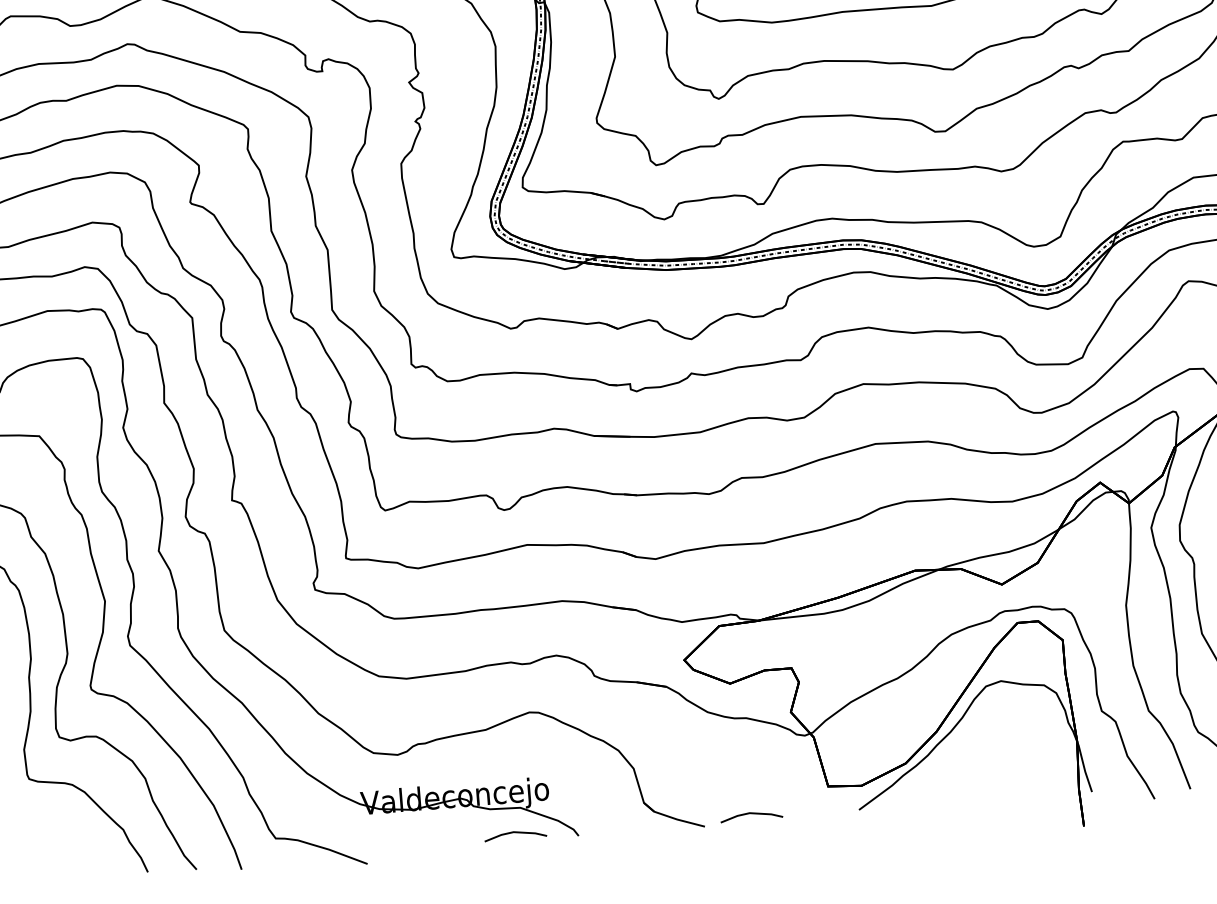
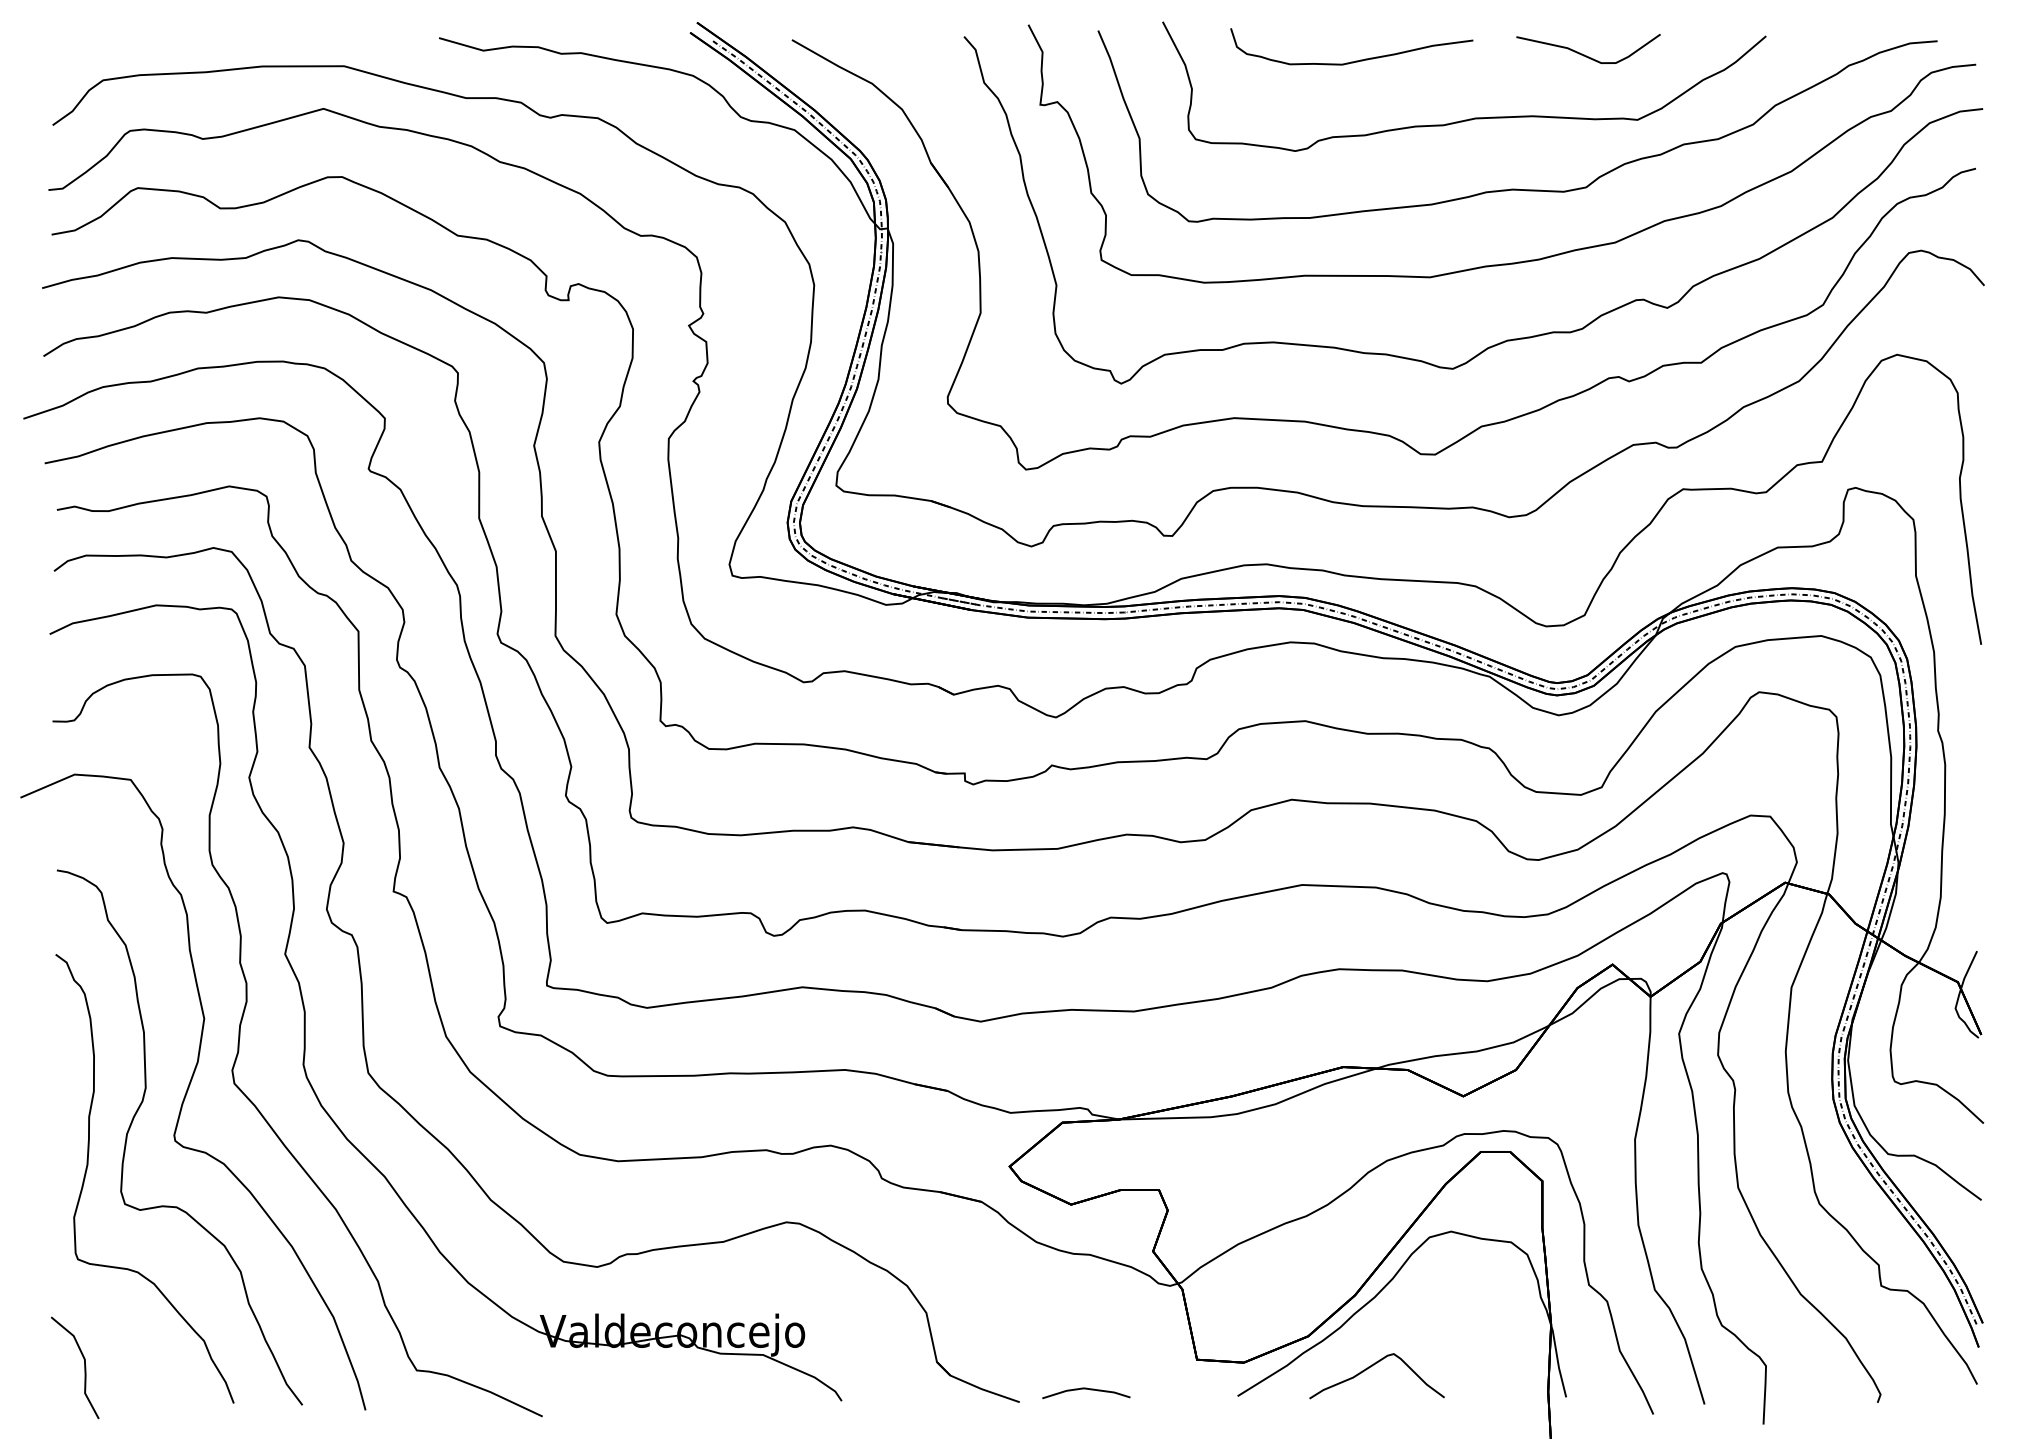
curve: (952, 781) -> (1371, 1367), added
line: (515, 832) -> (753, 1389), removed
curve: (40, 855) -> (84, 1367), added

